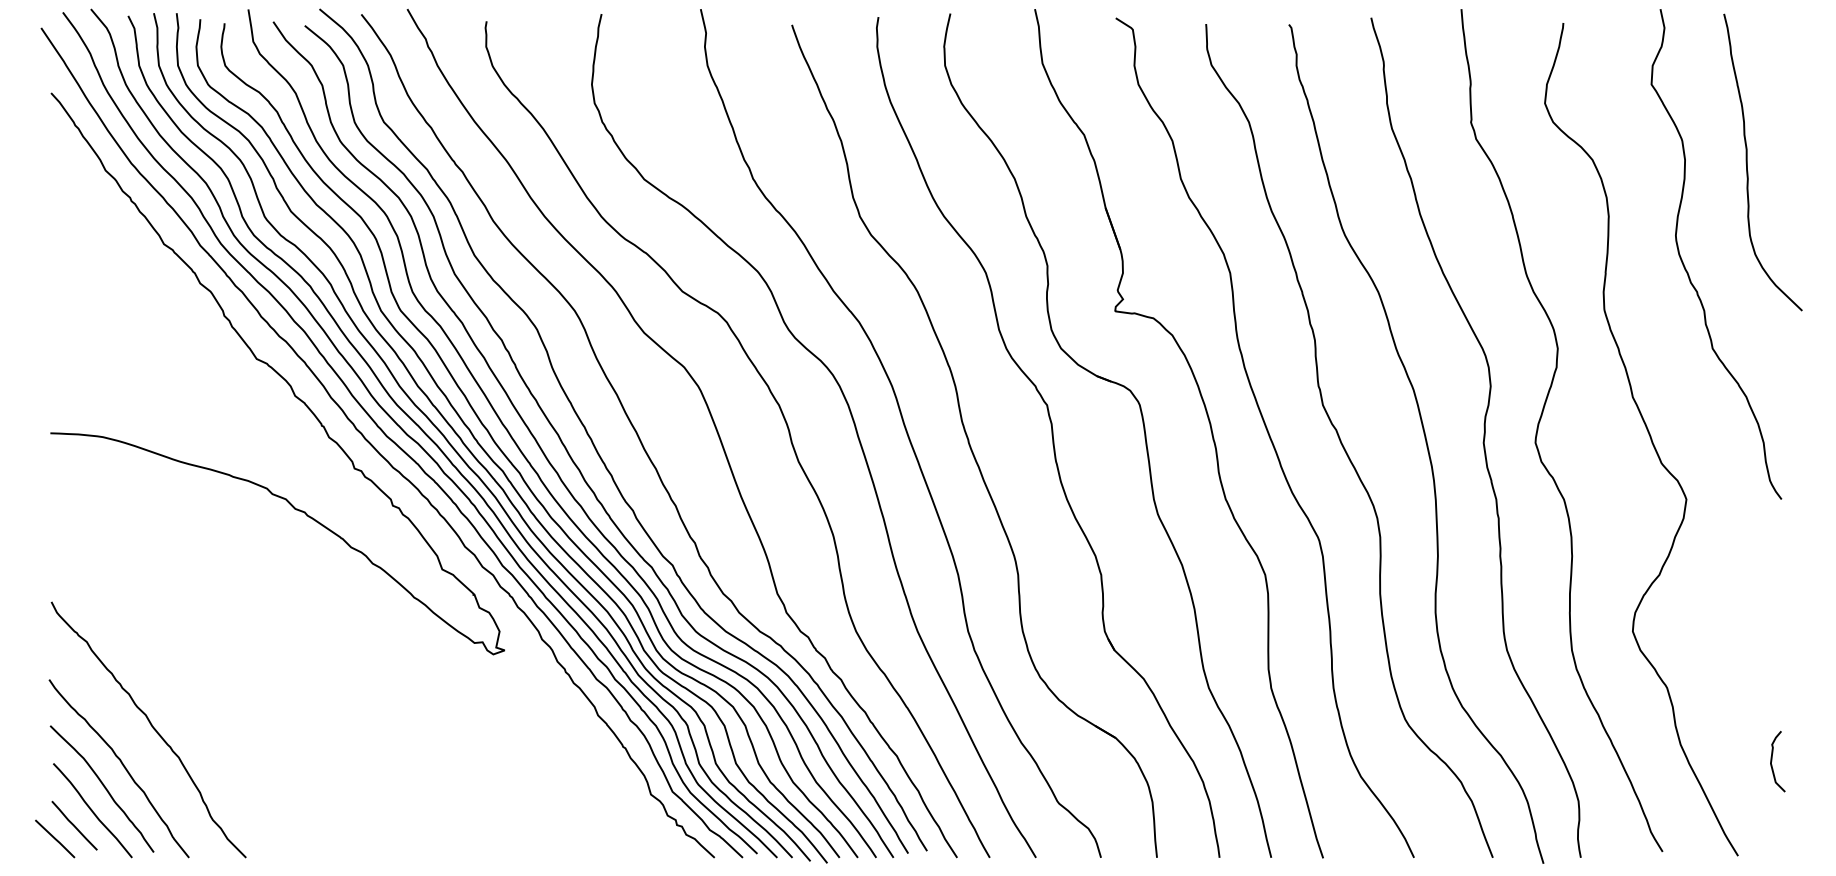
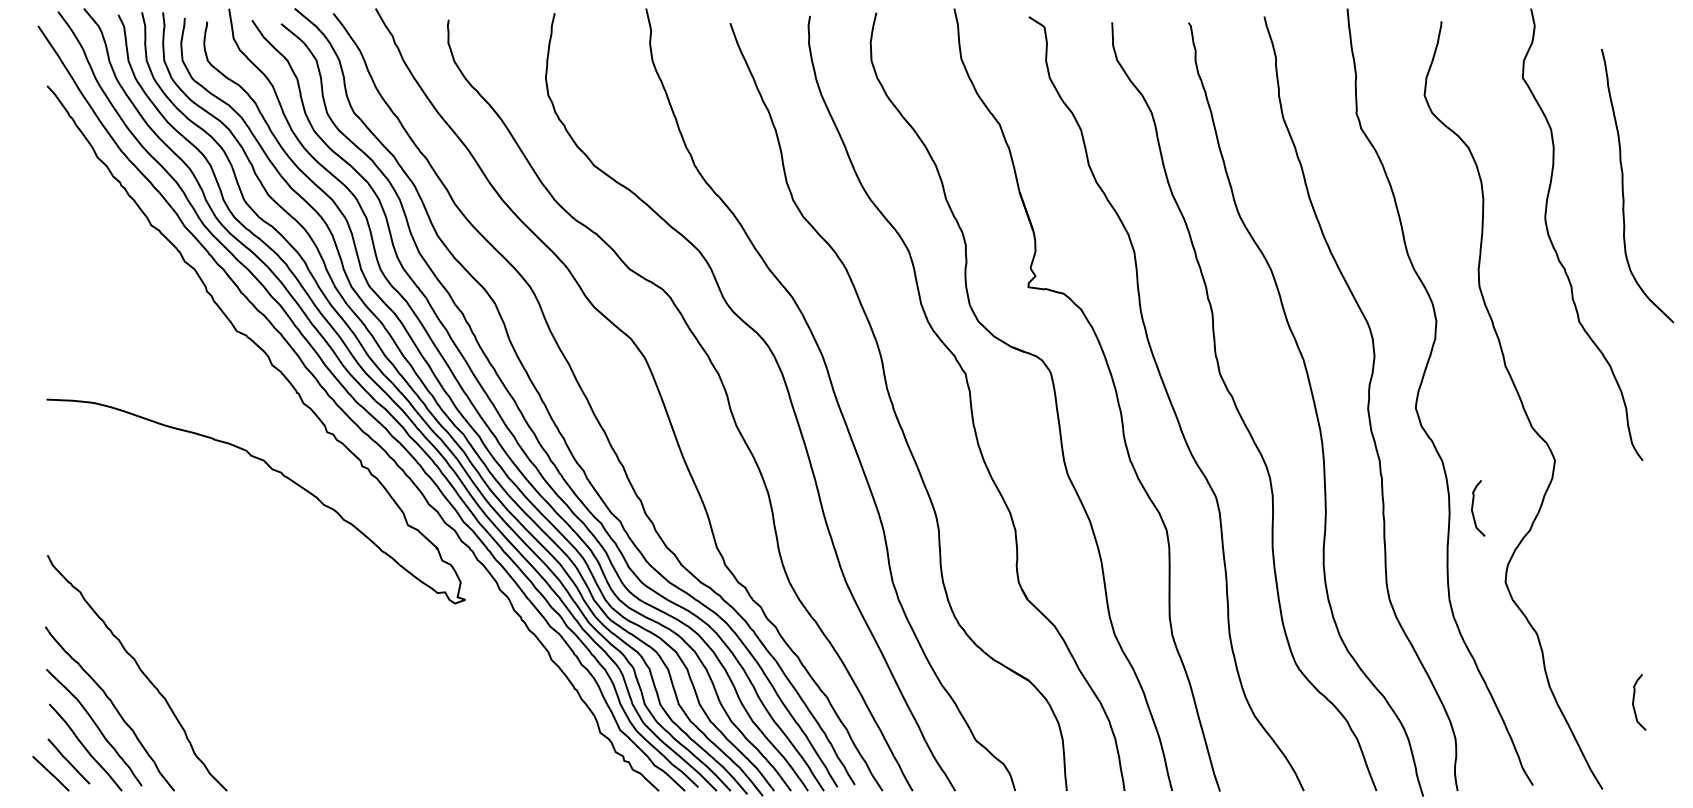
curve: (1747, 161) -> (1623, 185), moved
curve: (1598, 550) -> (1473, 507), added

